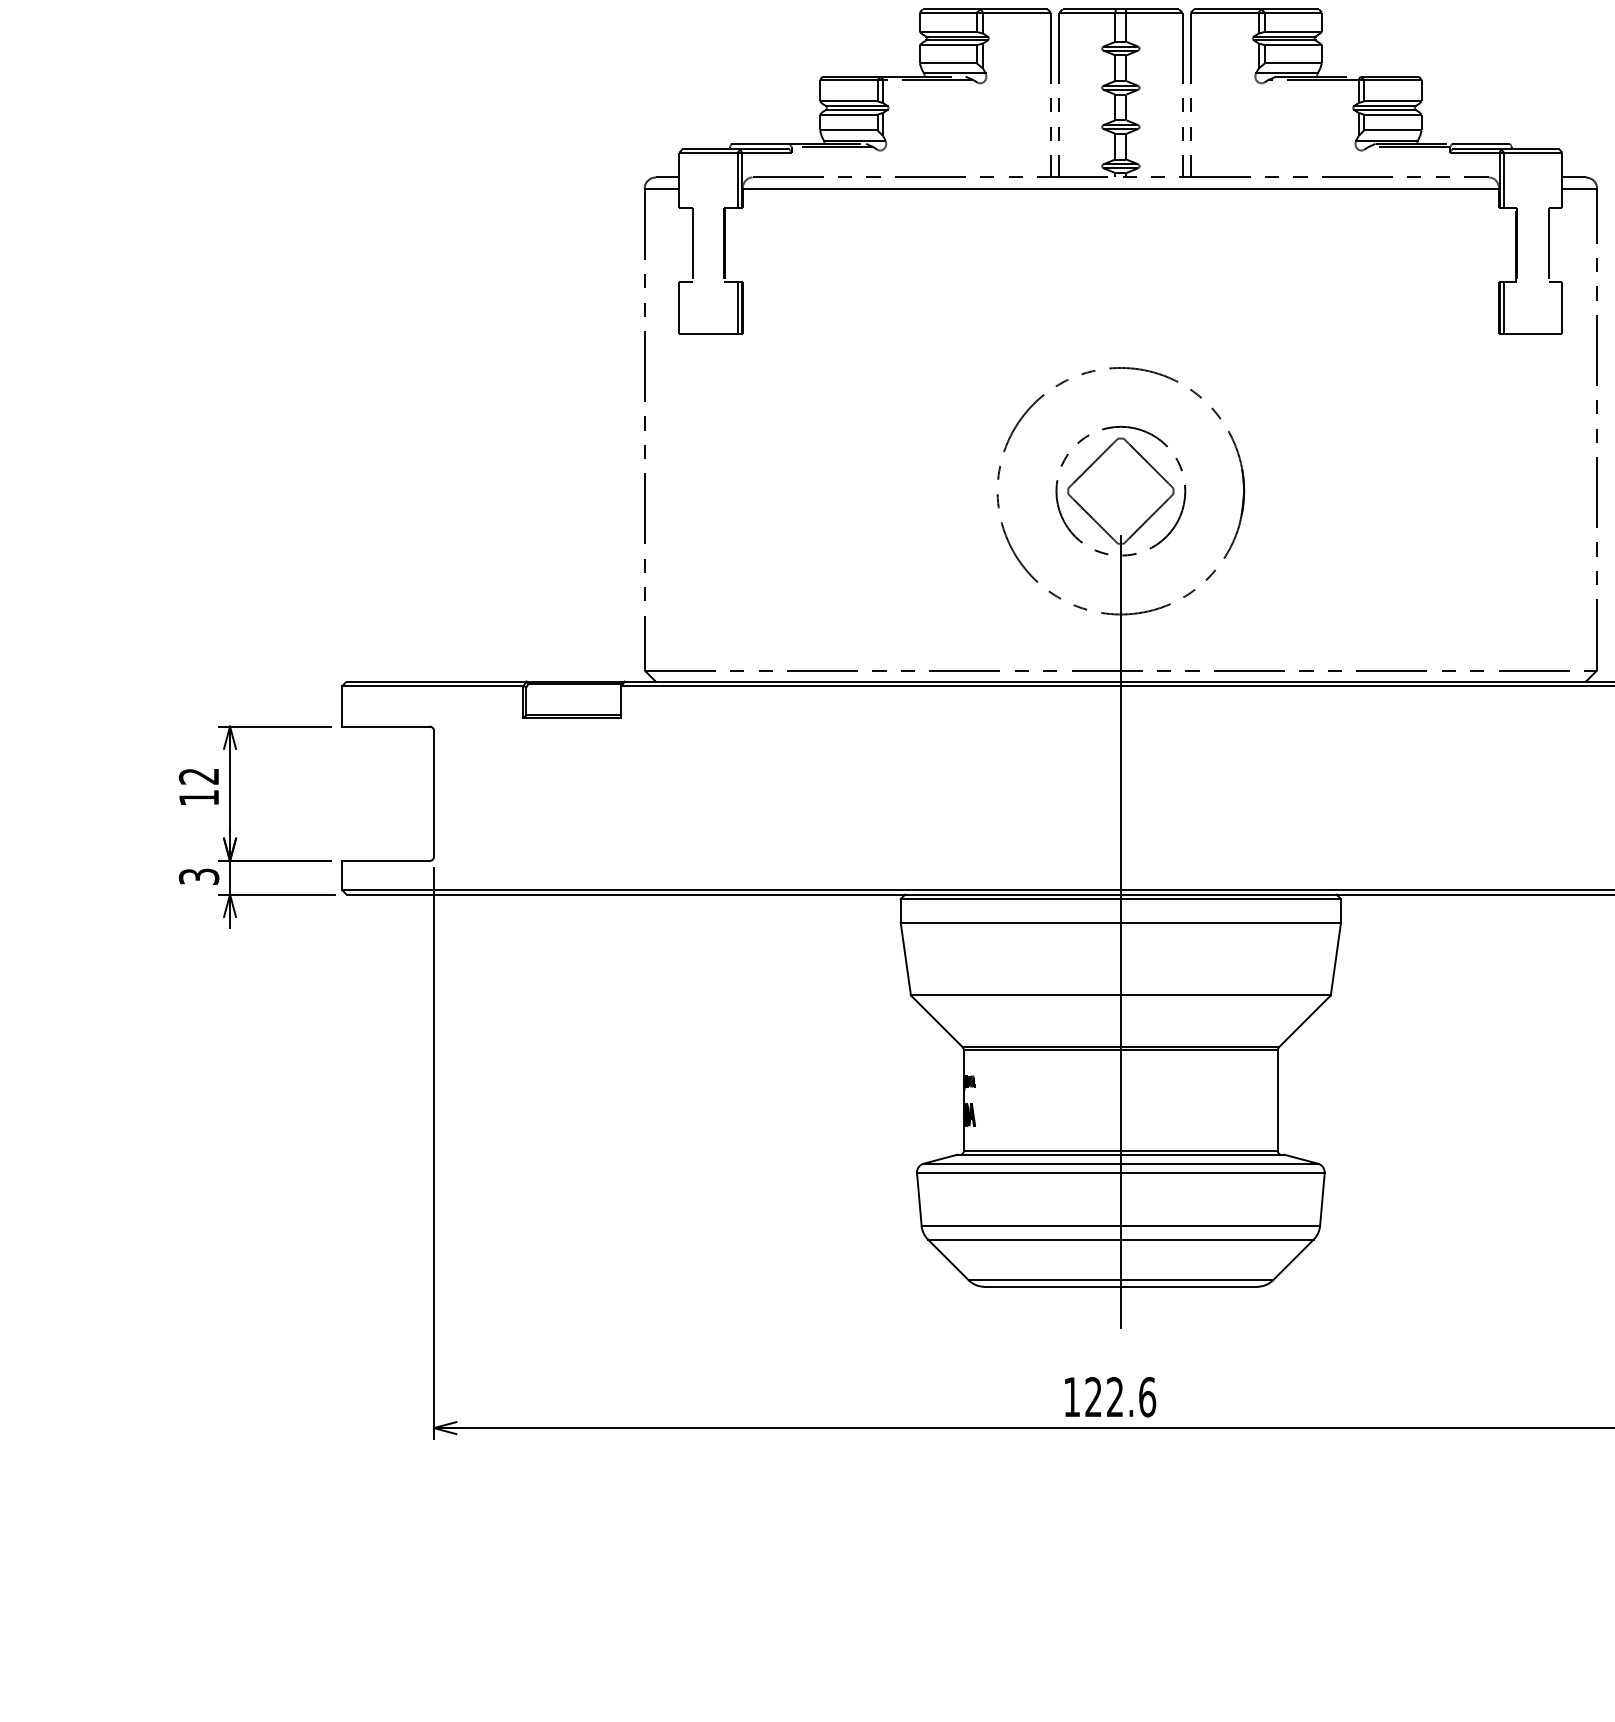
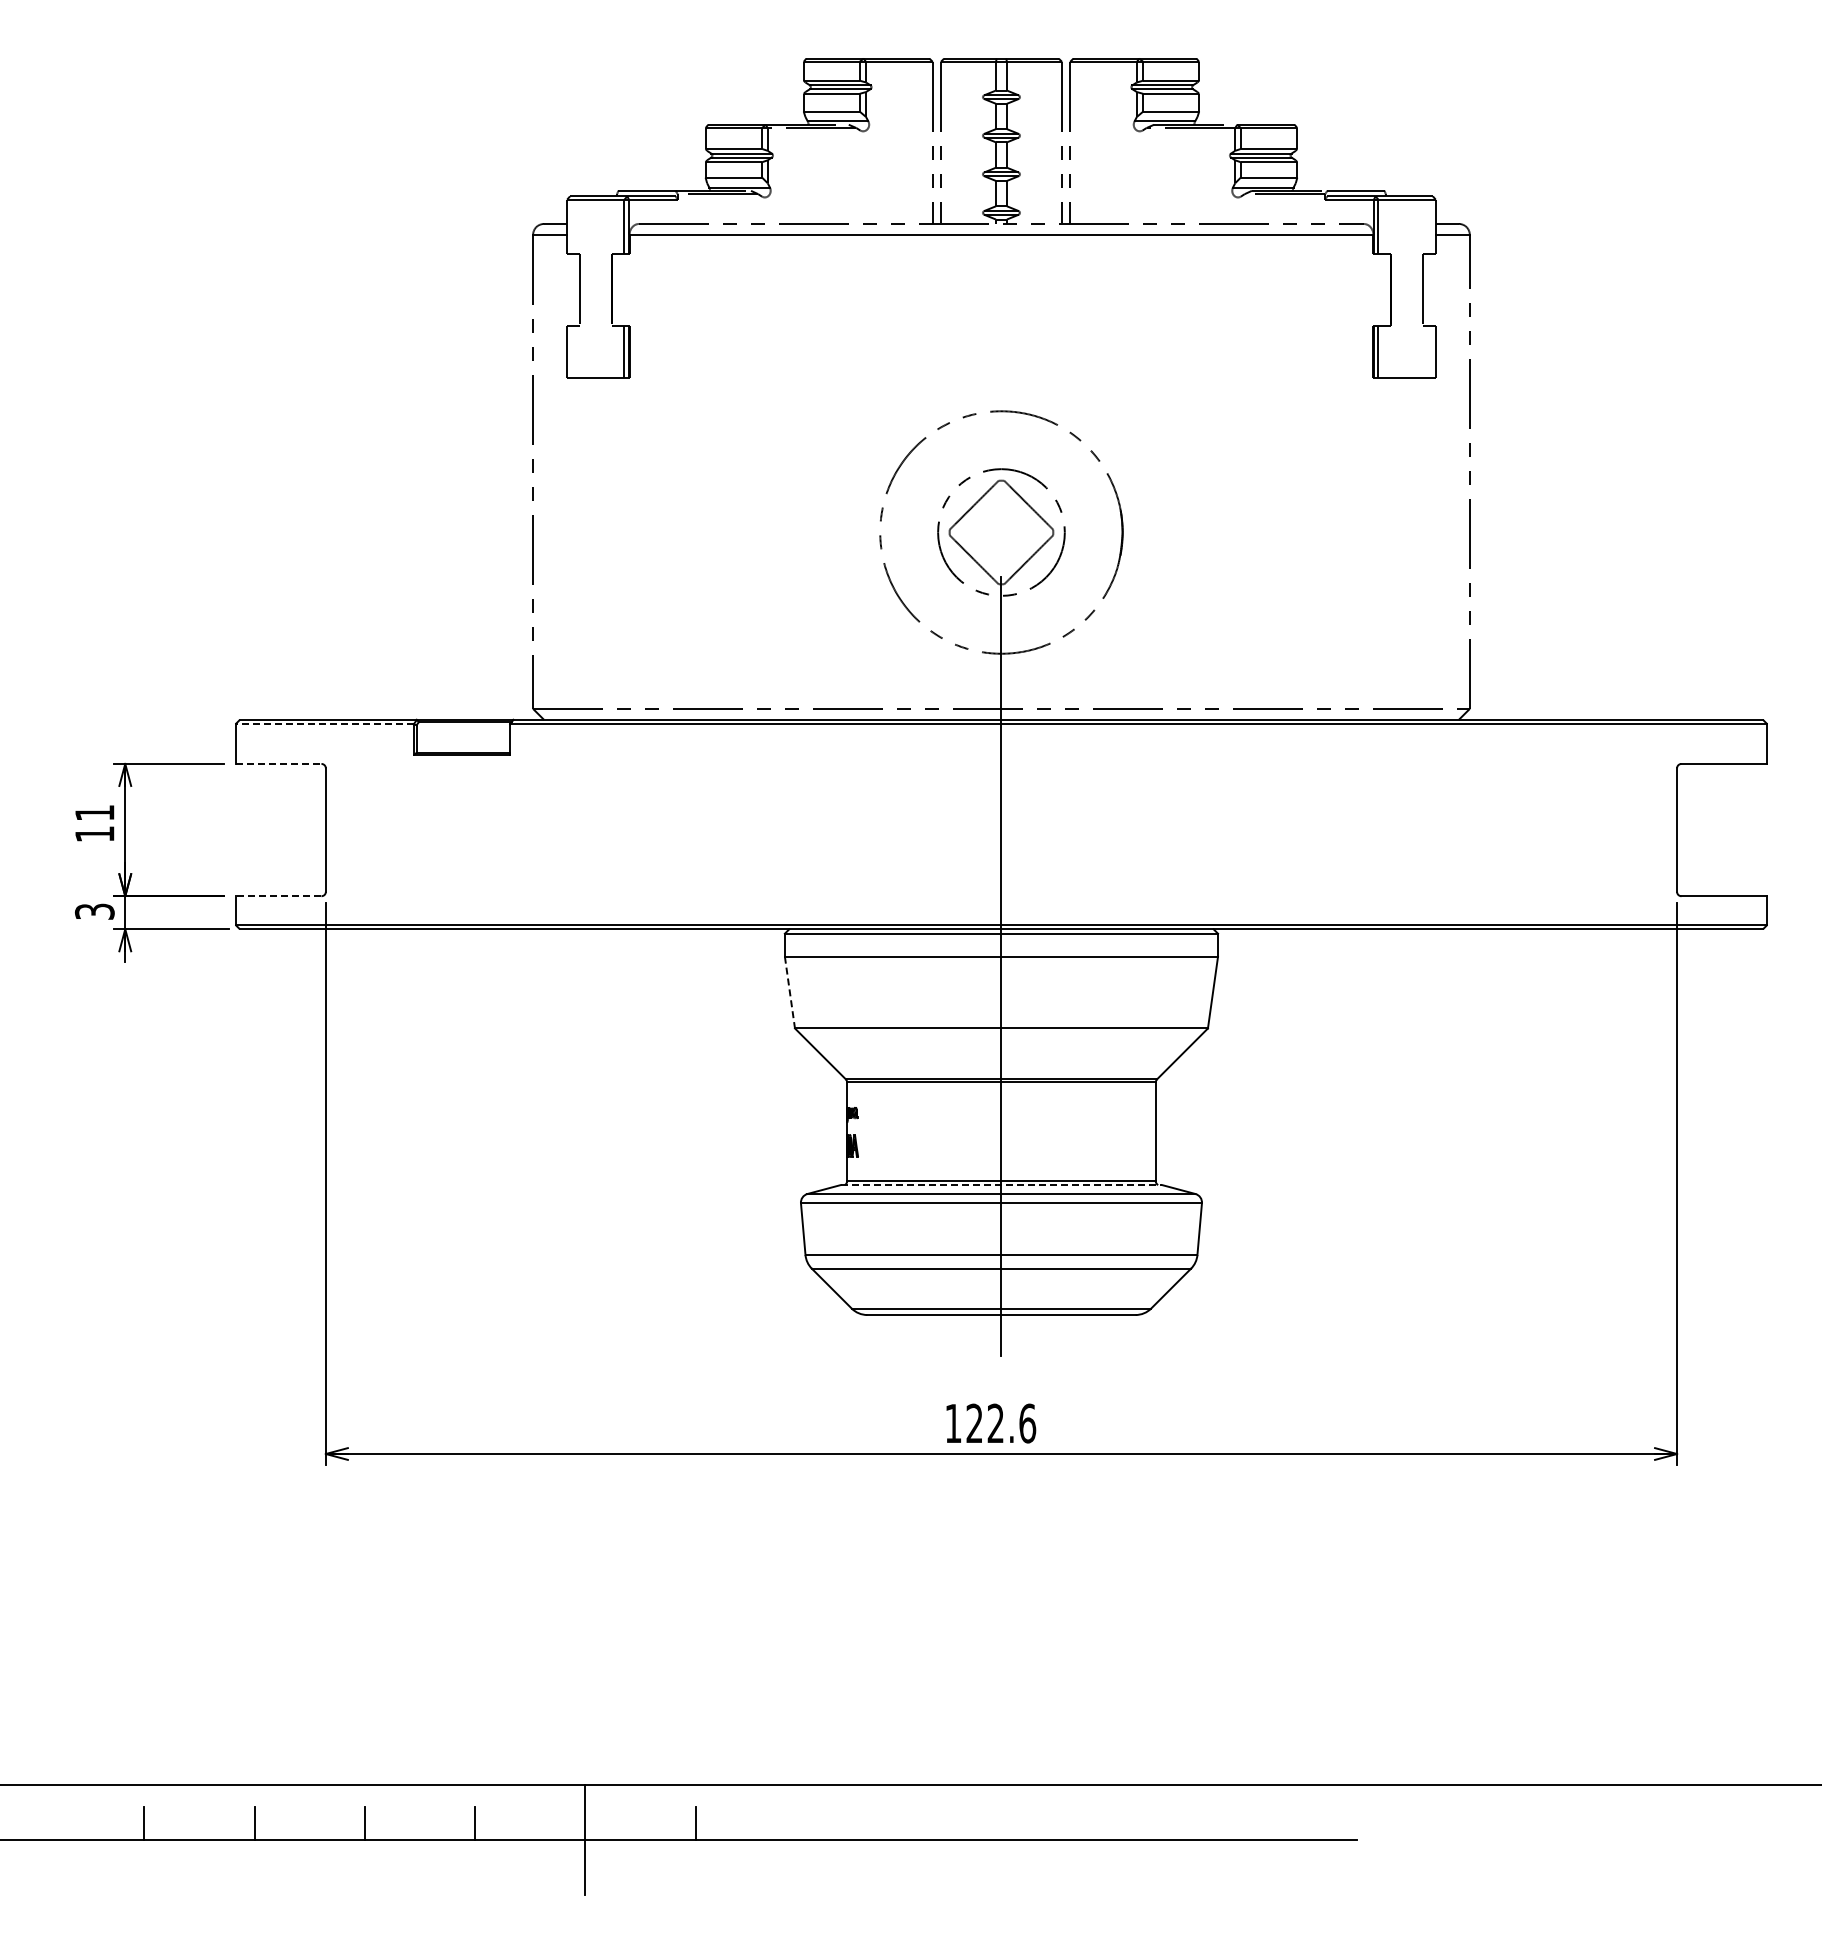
line: (432, 686) -> (324, 724), solid -> dashed
line: (385, 726) -> (278, 763), solid -> dashed
text: (198, 776) -> (94, 813), 12 -> 11
line: (385, 861) -> (278, 896), solid -> dashed
line: (906, 959) -> (790, 993), solid -> dashed
line: (1120, 1155) -> (1001, 1185), solid -> dashed

